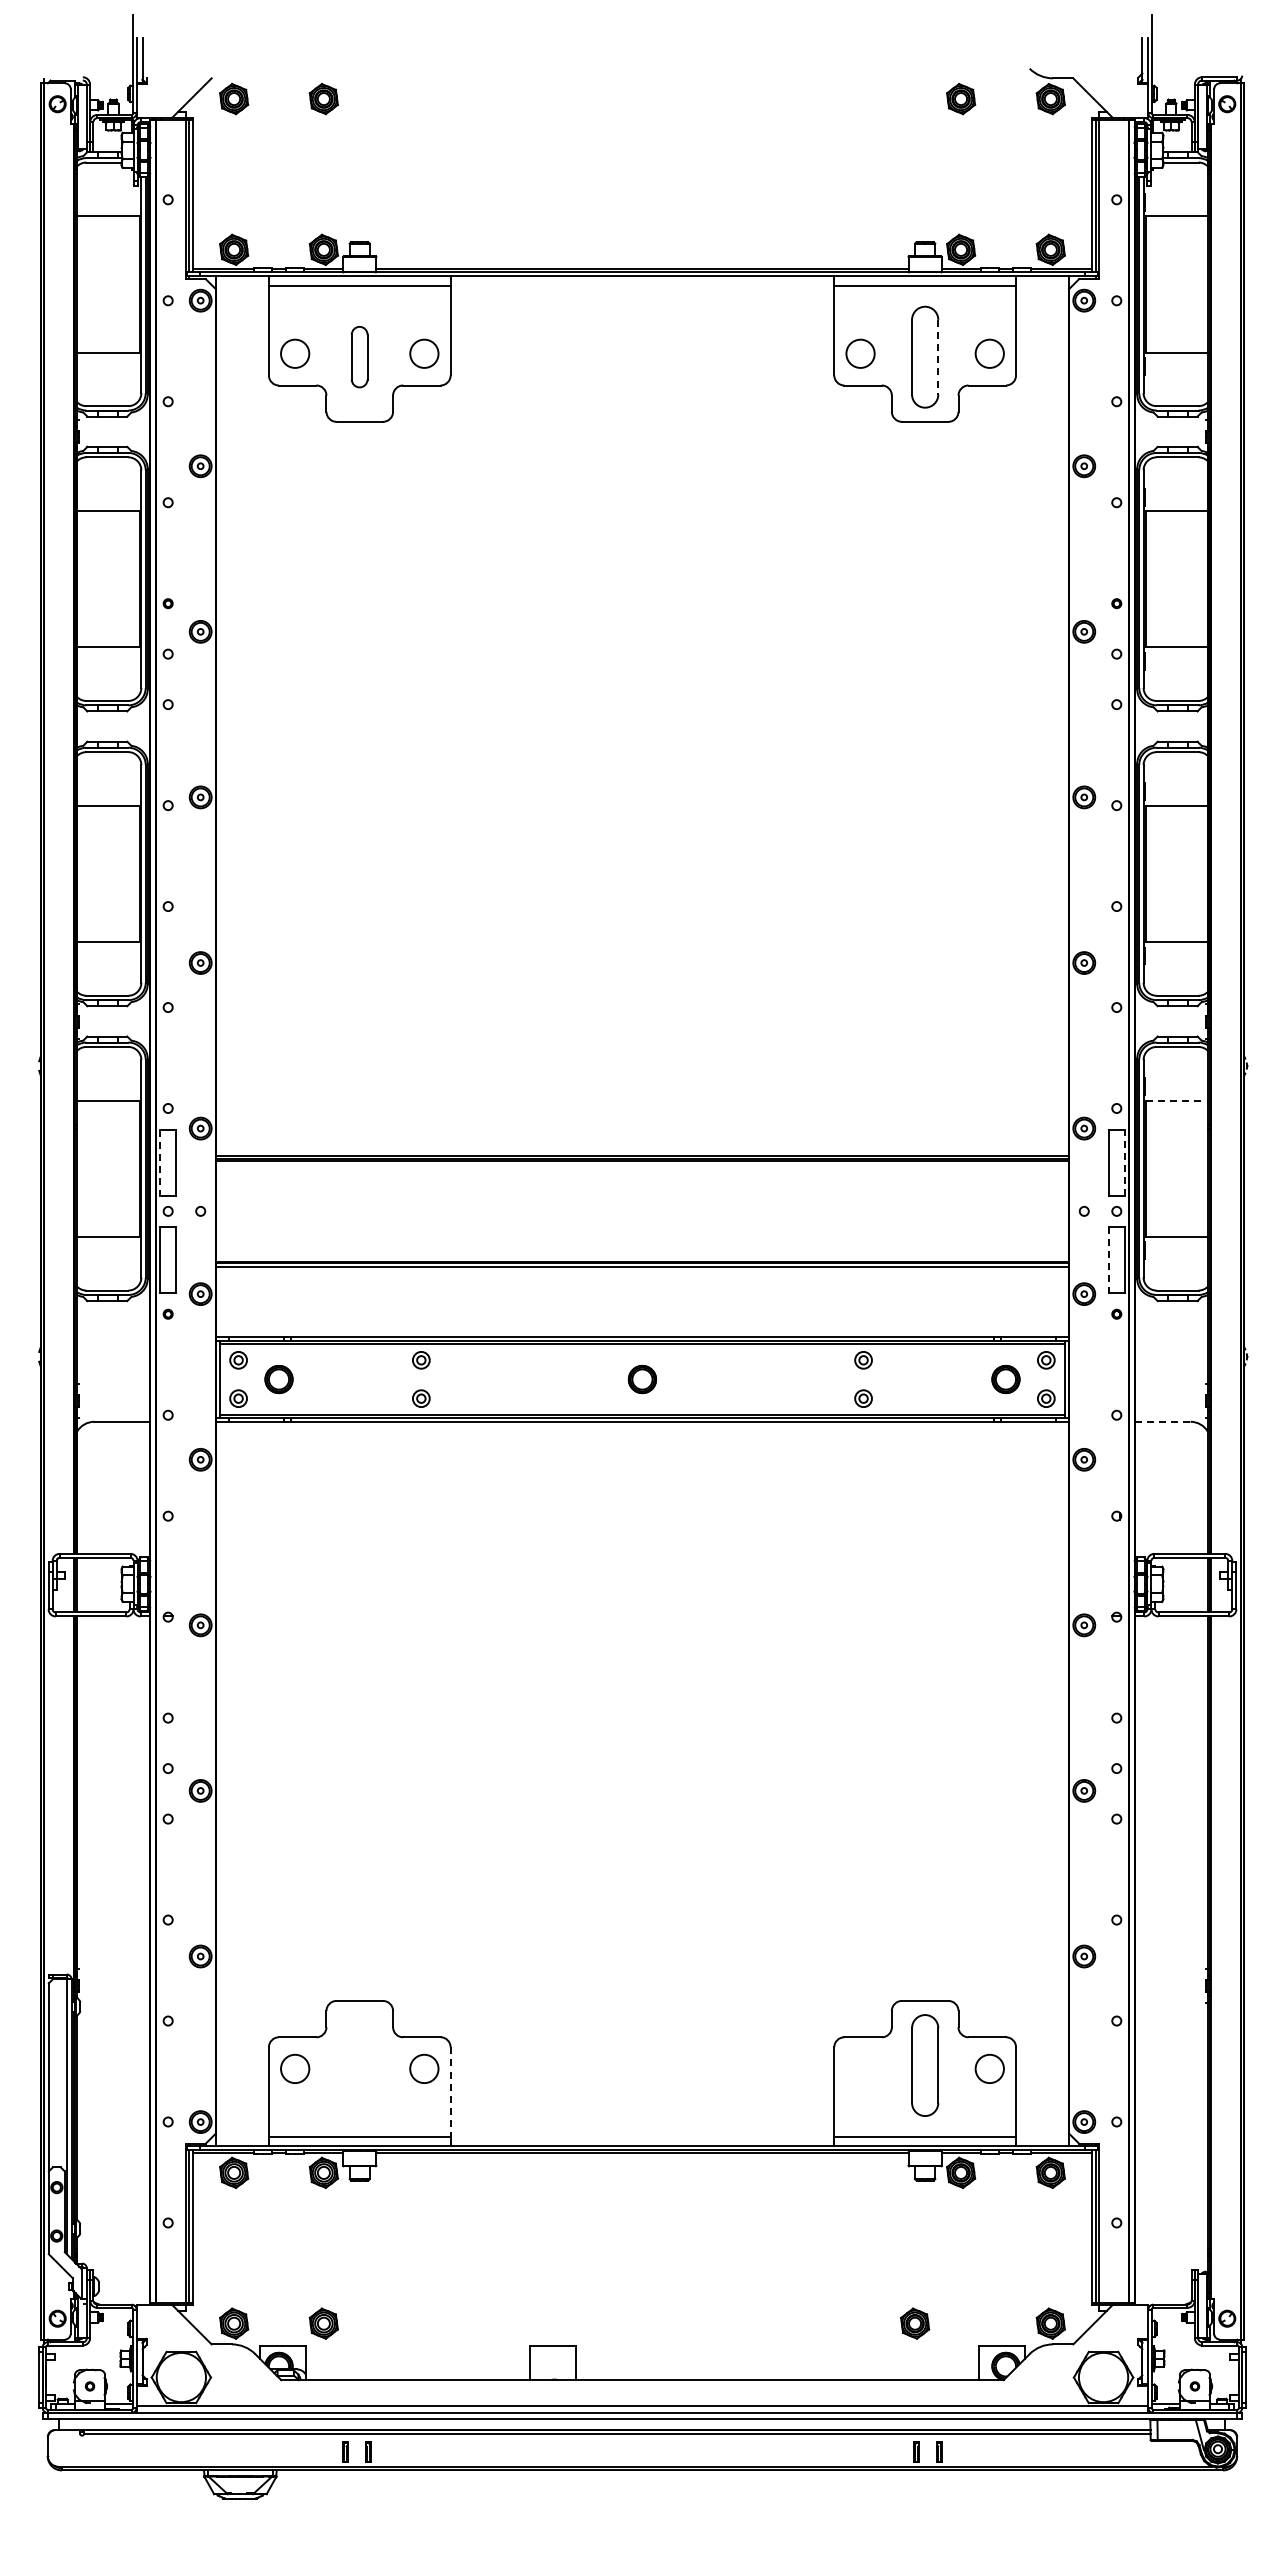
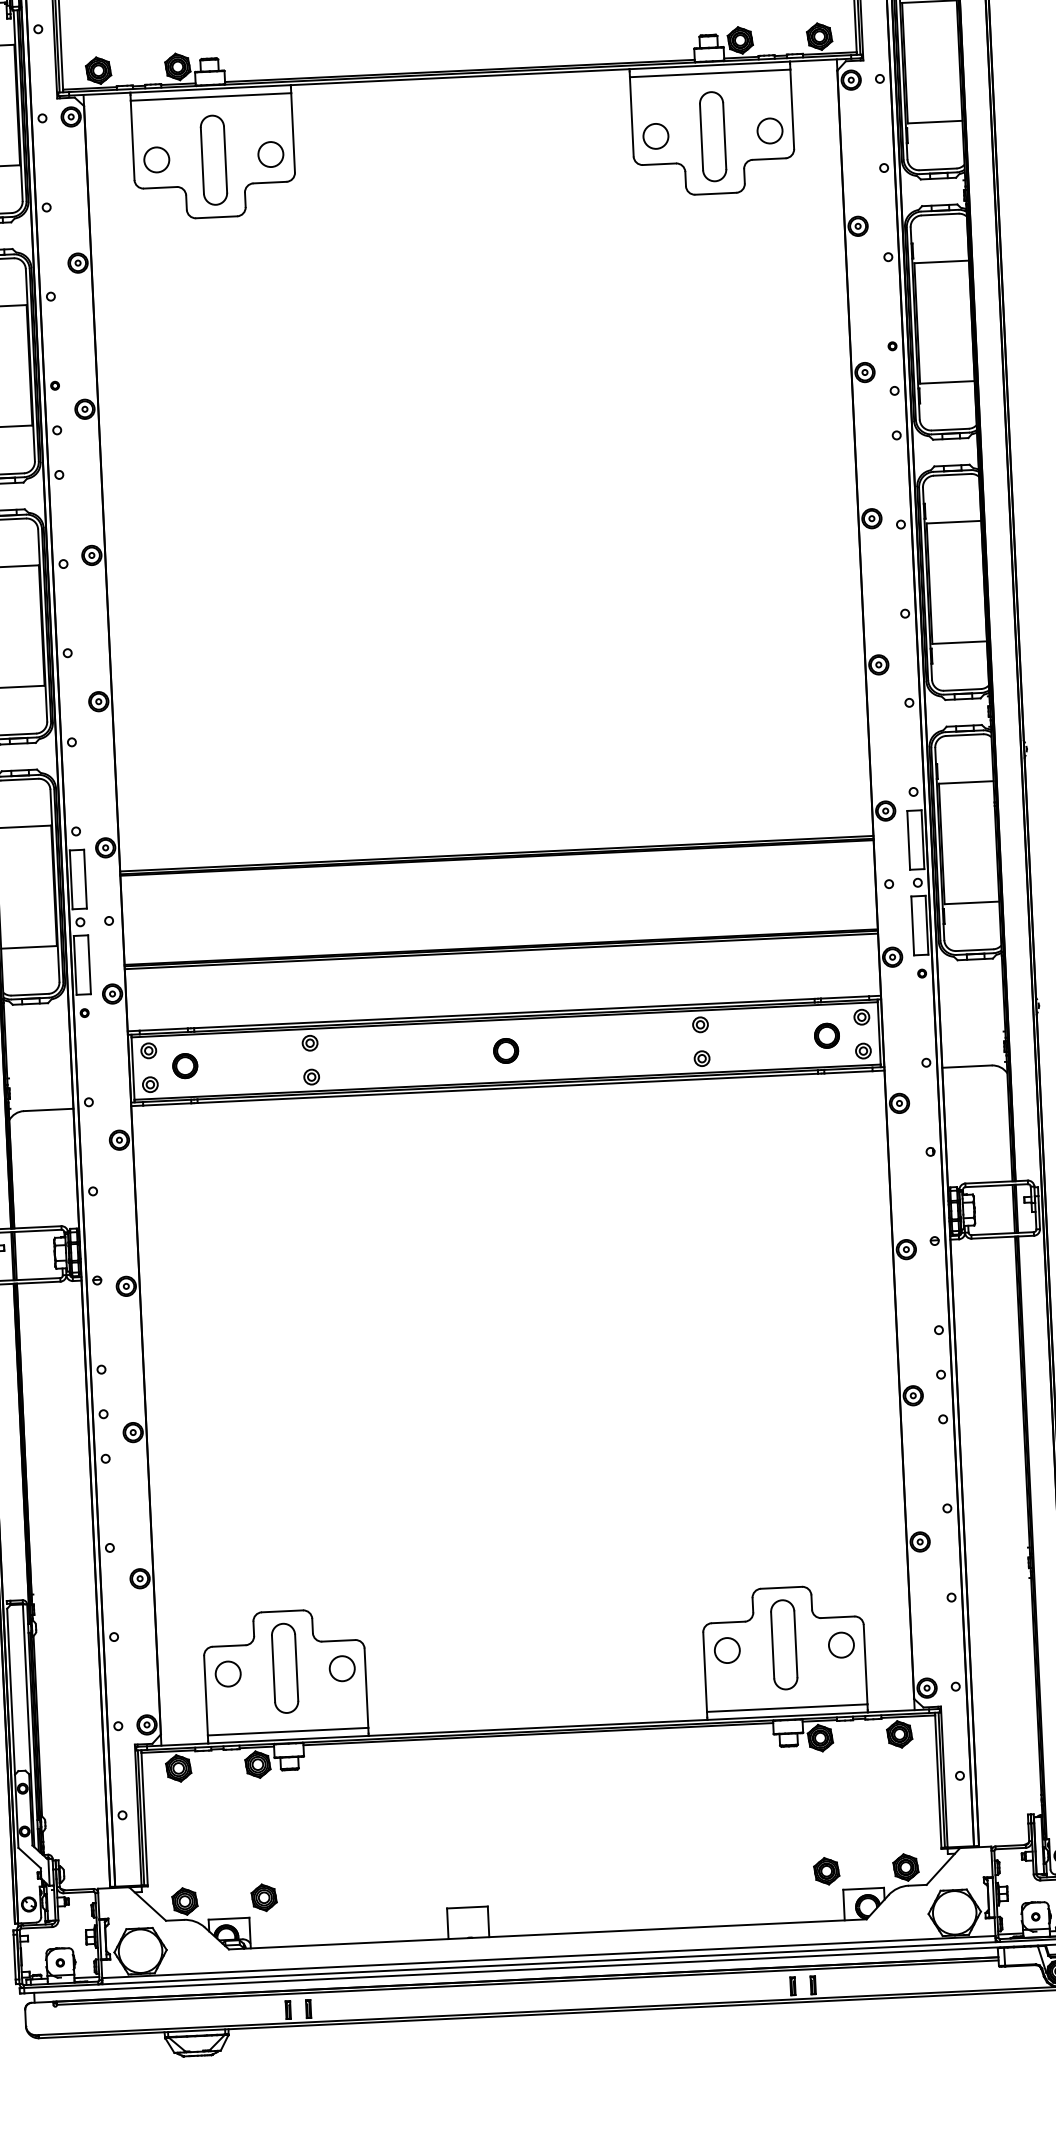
part: (359, 356) -> (213, 159), size x1.67
line: (938, 357) -> (724, 136), dashed -> solid
line: (1176, 1100) -> (965, 782), dashed -> solid
line: (1124, 1162) -> (922, 839), dashed -> solid
line: (160, 1163) -> (71, 880), dashed -> solid
line: (1108, 1260) -> (912, 926), dashed -> solid
line: (1162, 1421) -> (966, 1066), dashed -> solid
part: (359, 2065) -> (284, 1668), added
circle: (860, 2068) -> (727, 1650), added
line: (450, 2092) -> (366, 1688), dashed -> solid
part: (915, 2323) -> (827, 1871), moved

